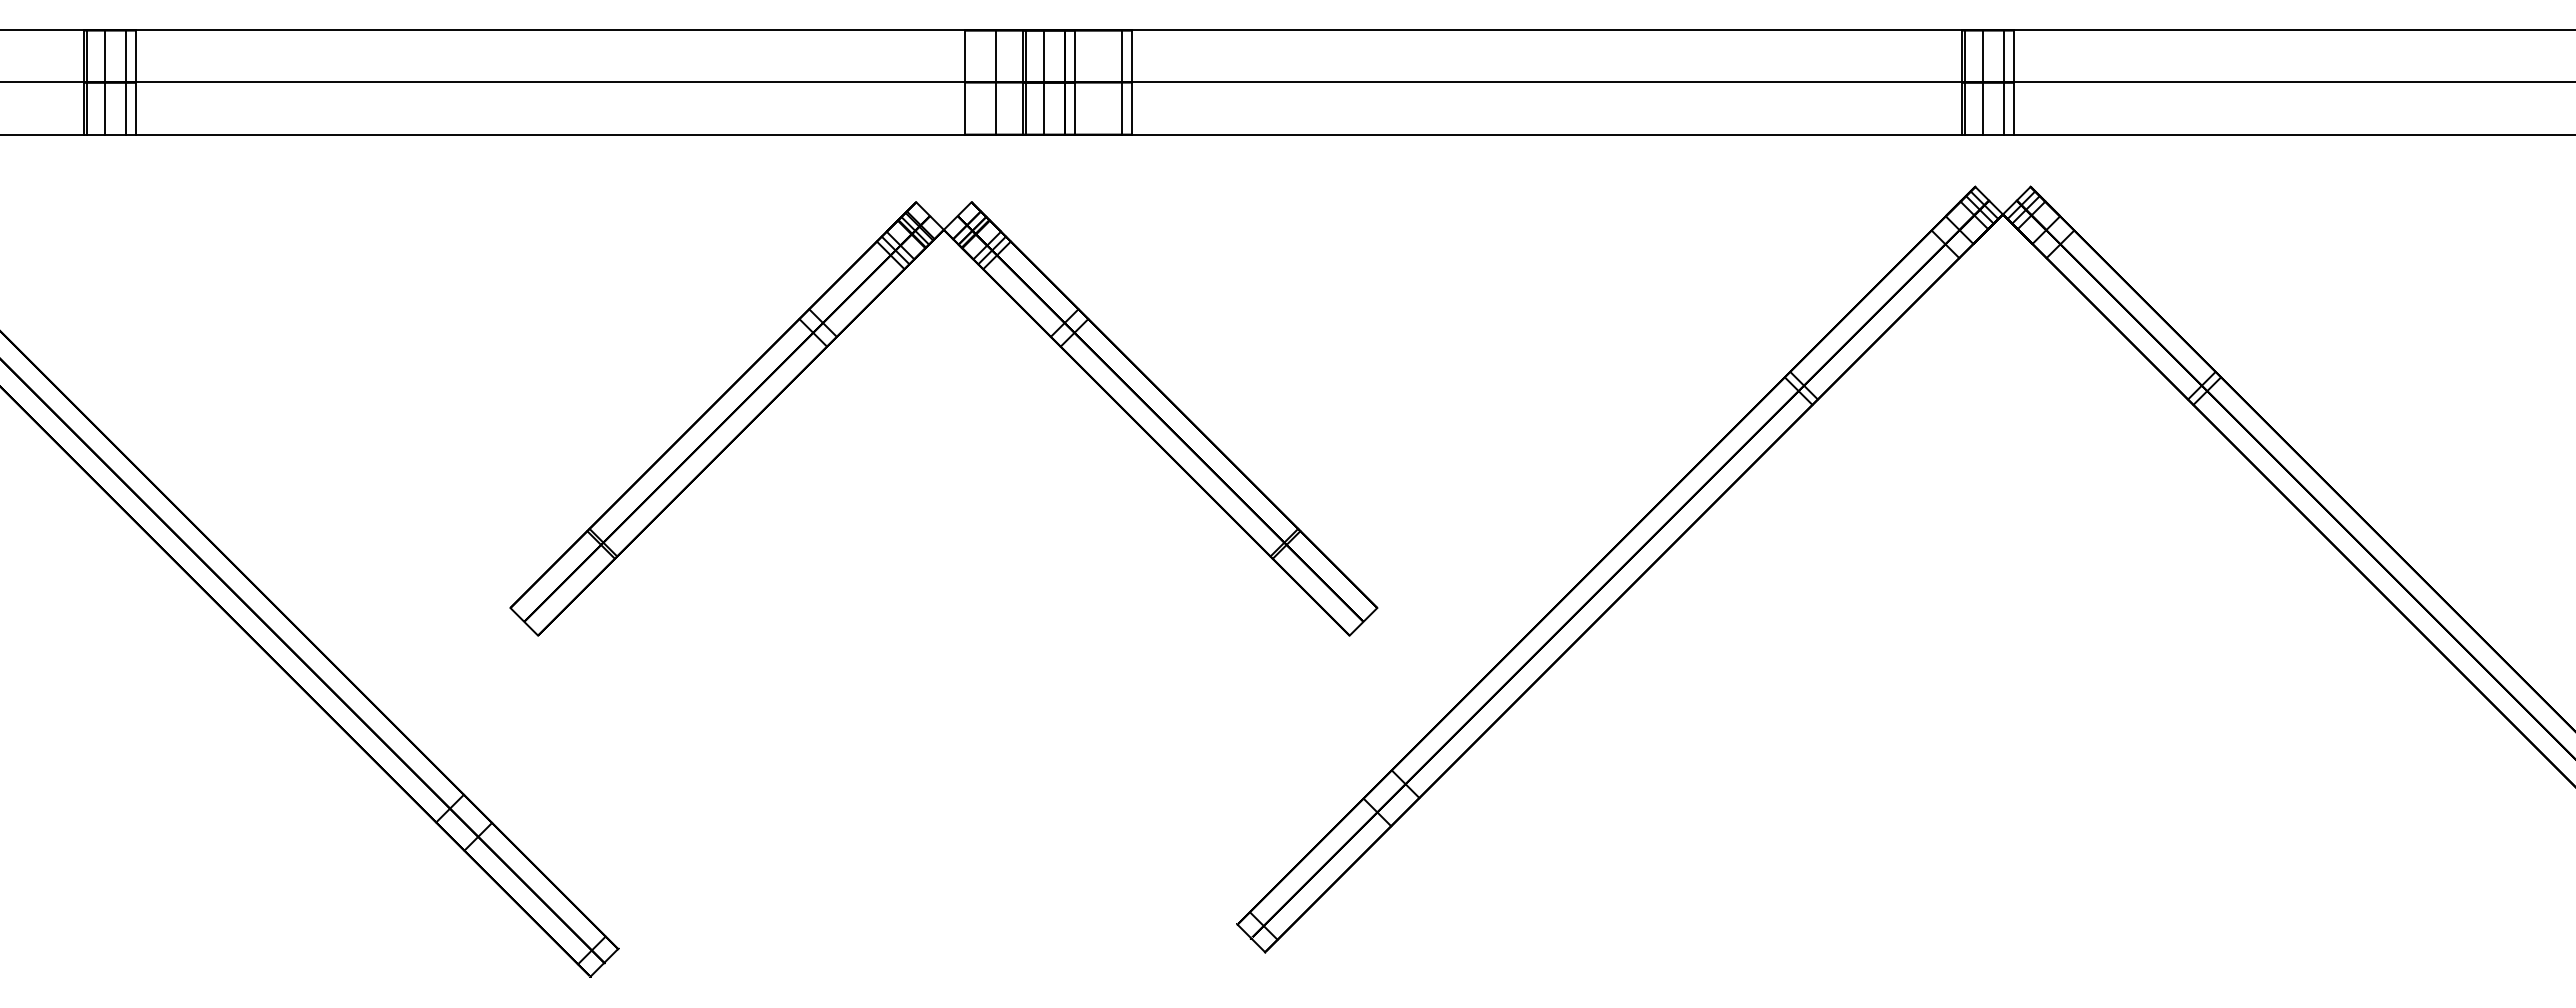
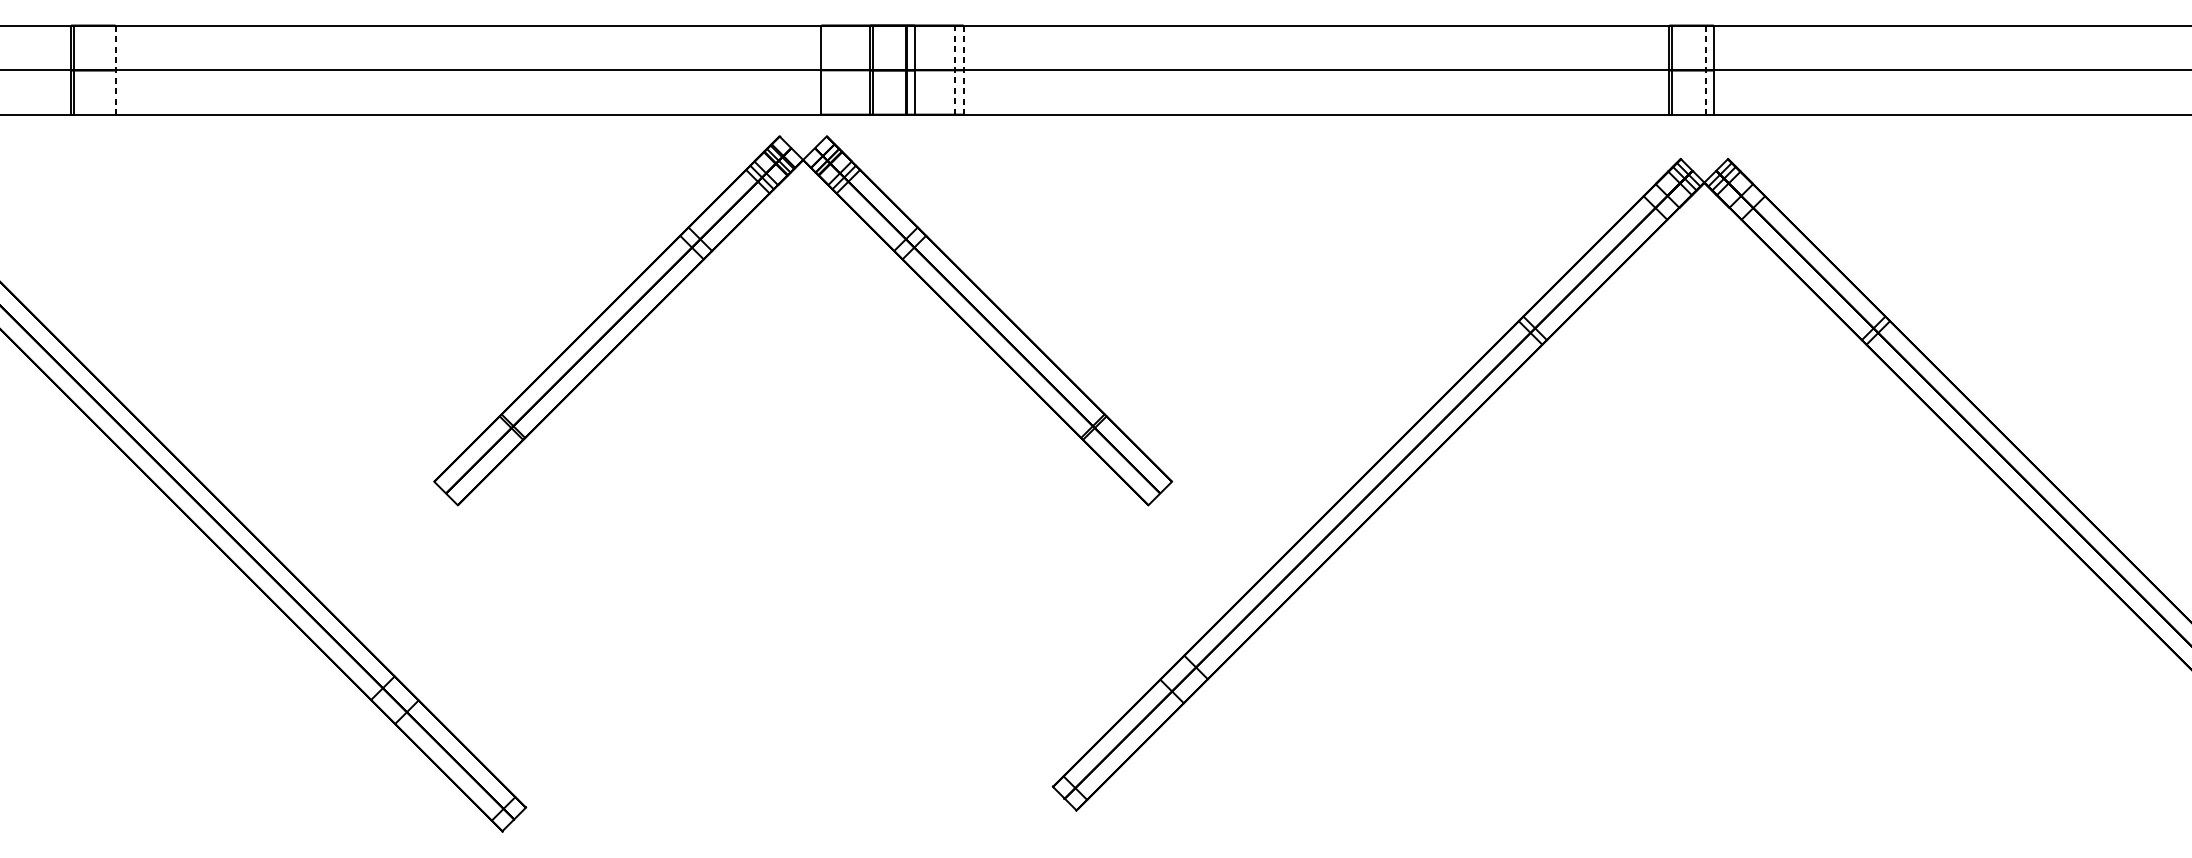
line: (1122, 81) -> (955, 69), solid -> dashed
line: (104, 82) -> (88, 70), removed
line: (126, 82) -> (107, 70), removed
line: (135, 82) -> (115, 70), solid -> dashed
line: (995, 82) -> (847, 70), removed
line: (1043, 82) -> (887, 70), removed
line: (1132, 82) -> (963, 70), solid -> dashed
line: (1982, 82) -> (1687, 70), removed
line: (2004, 82) -> (1705, 70), solid -> dashed
part: (850, 324) -> (723, 240), moved

